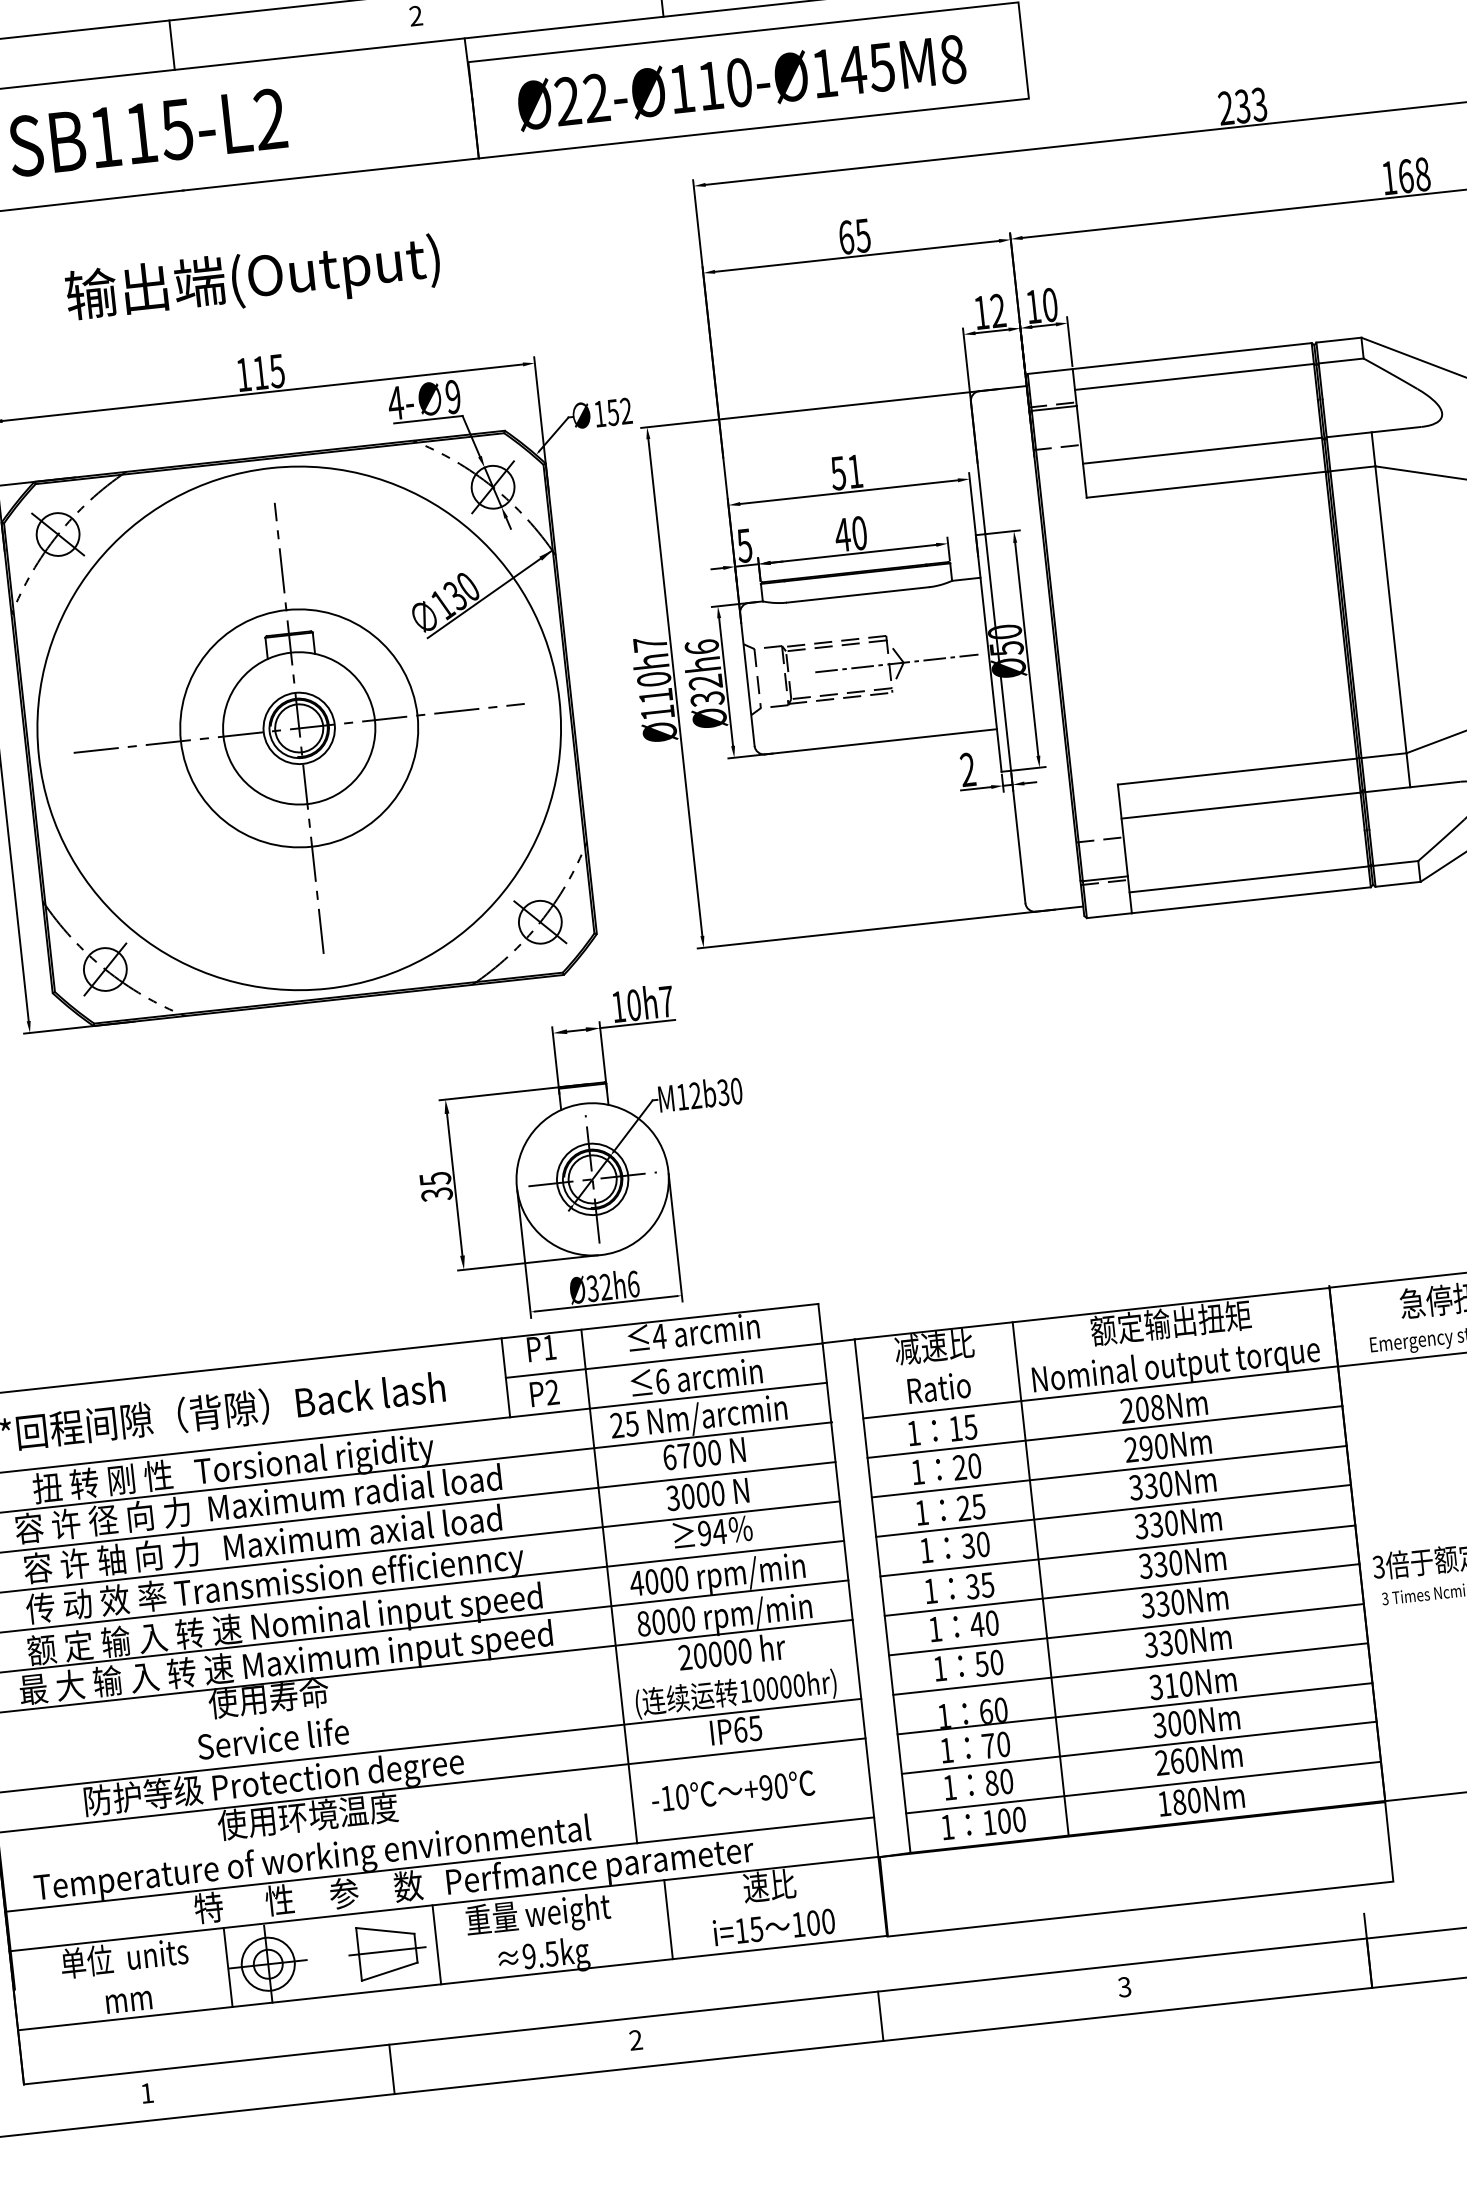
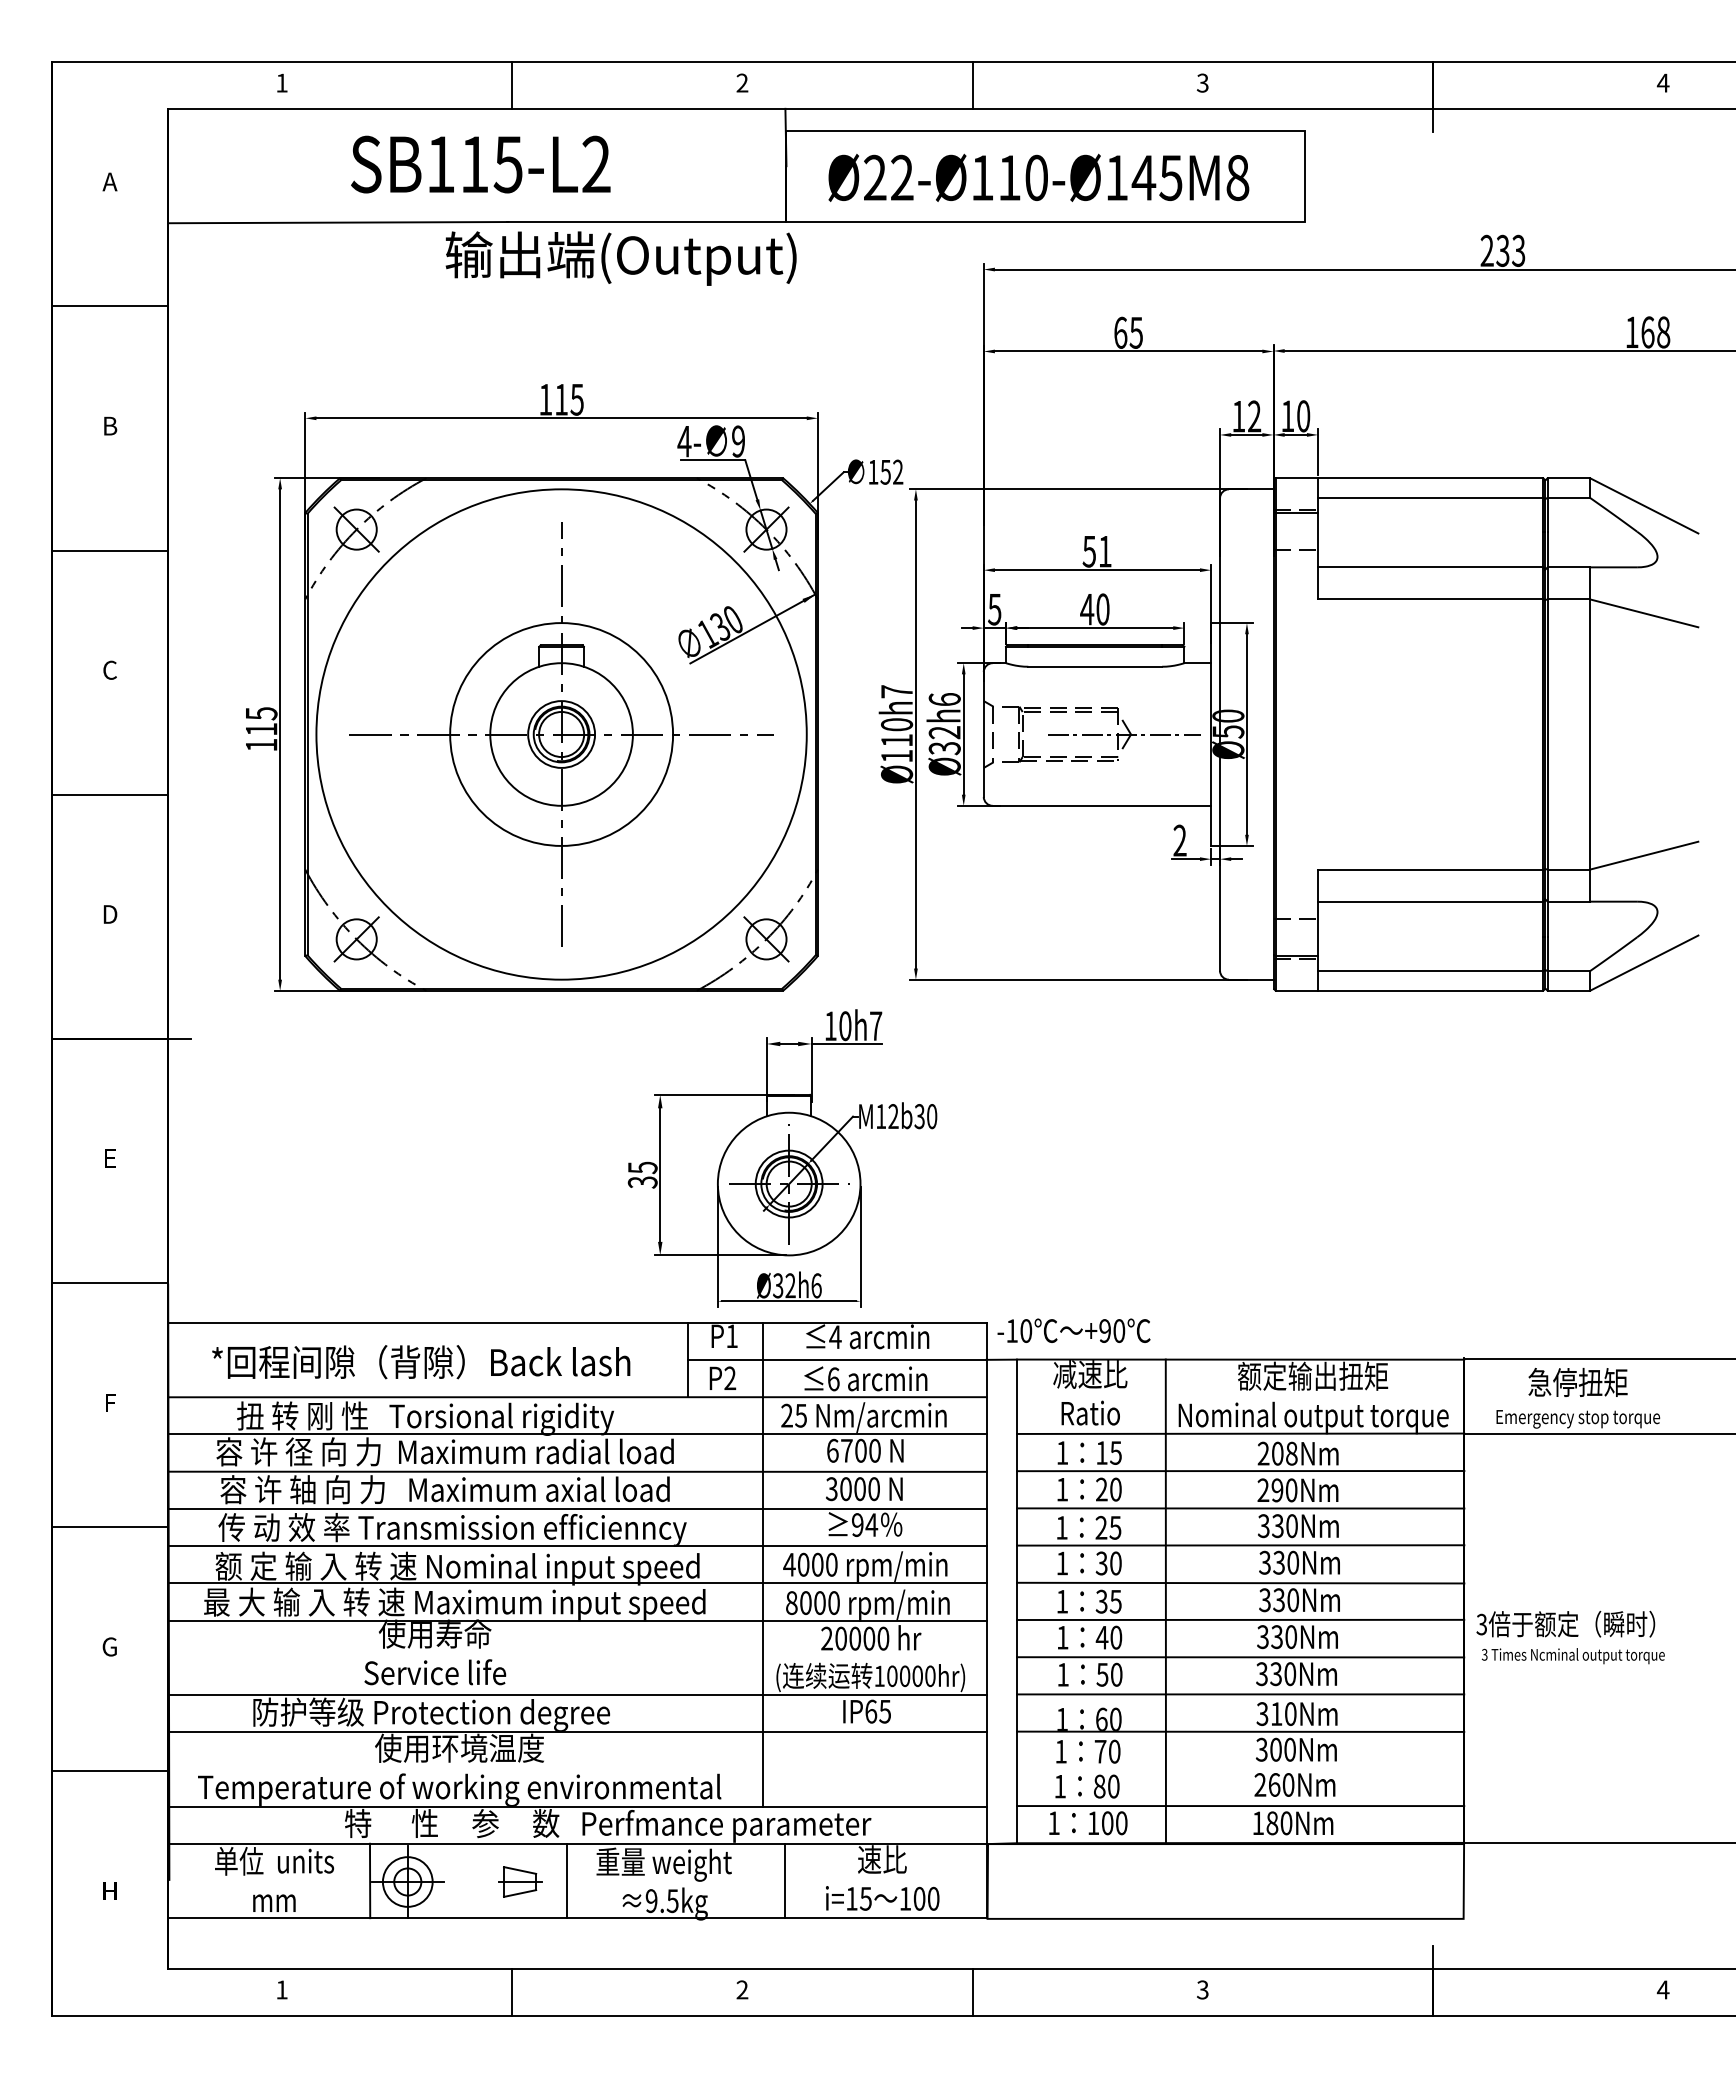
text: (252, 280) -> (620, 258), moved
line: (1139, 1747) -> (1240, 1768), removed
text: (732, 1790) -> (1073, 1330), moved
part: (386, 1950) -> (519, 1881), size x0.6

